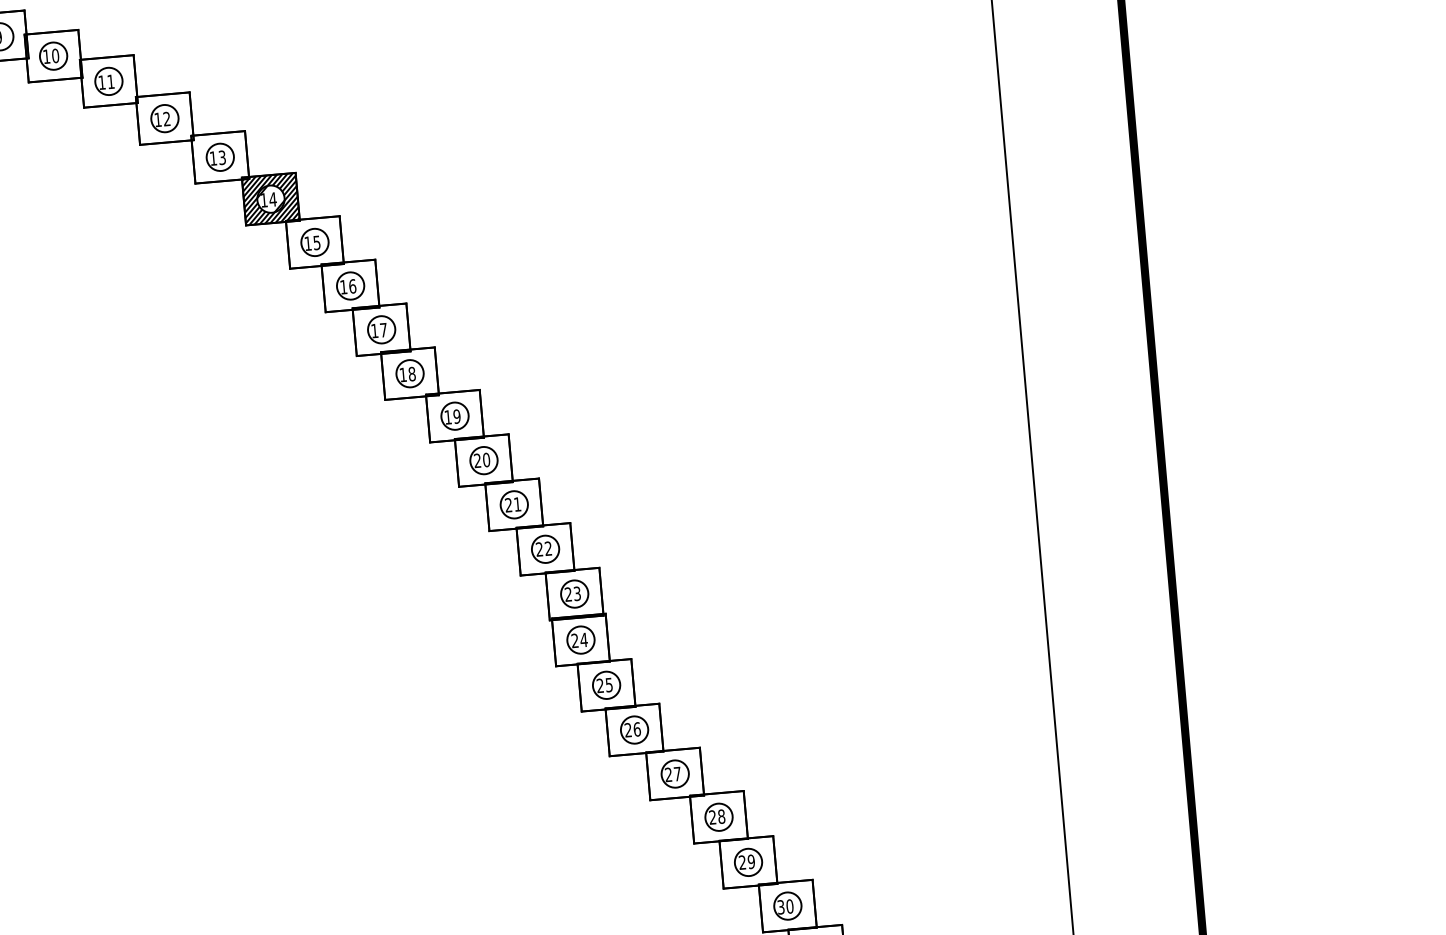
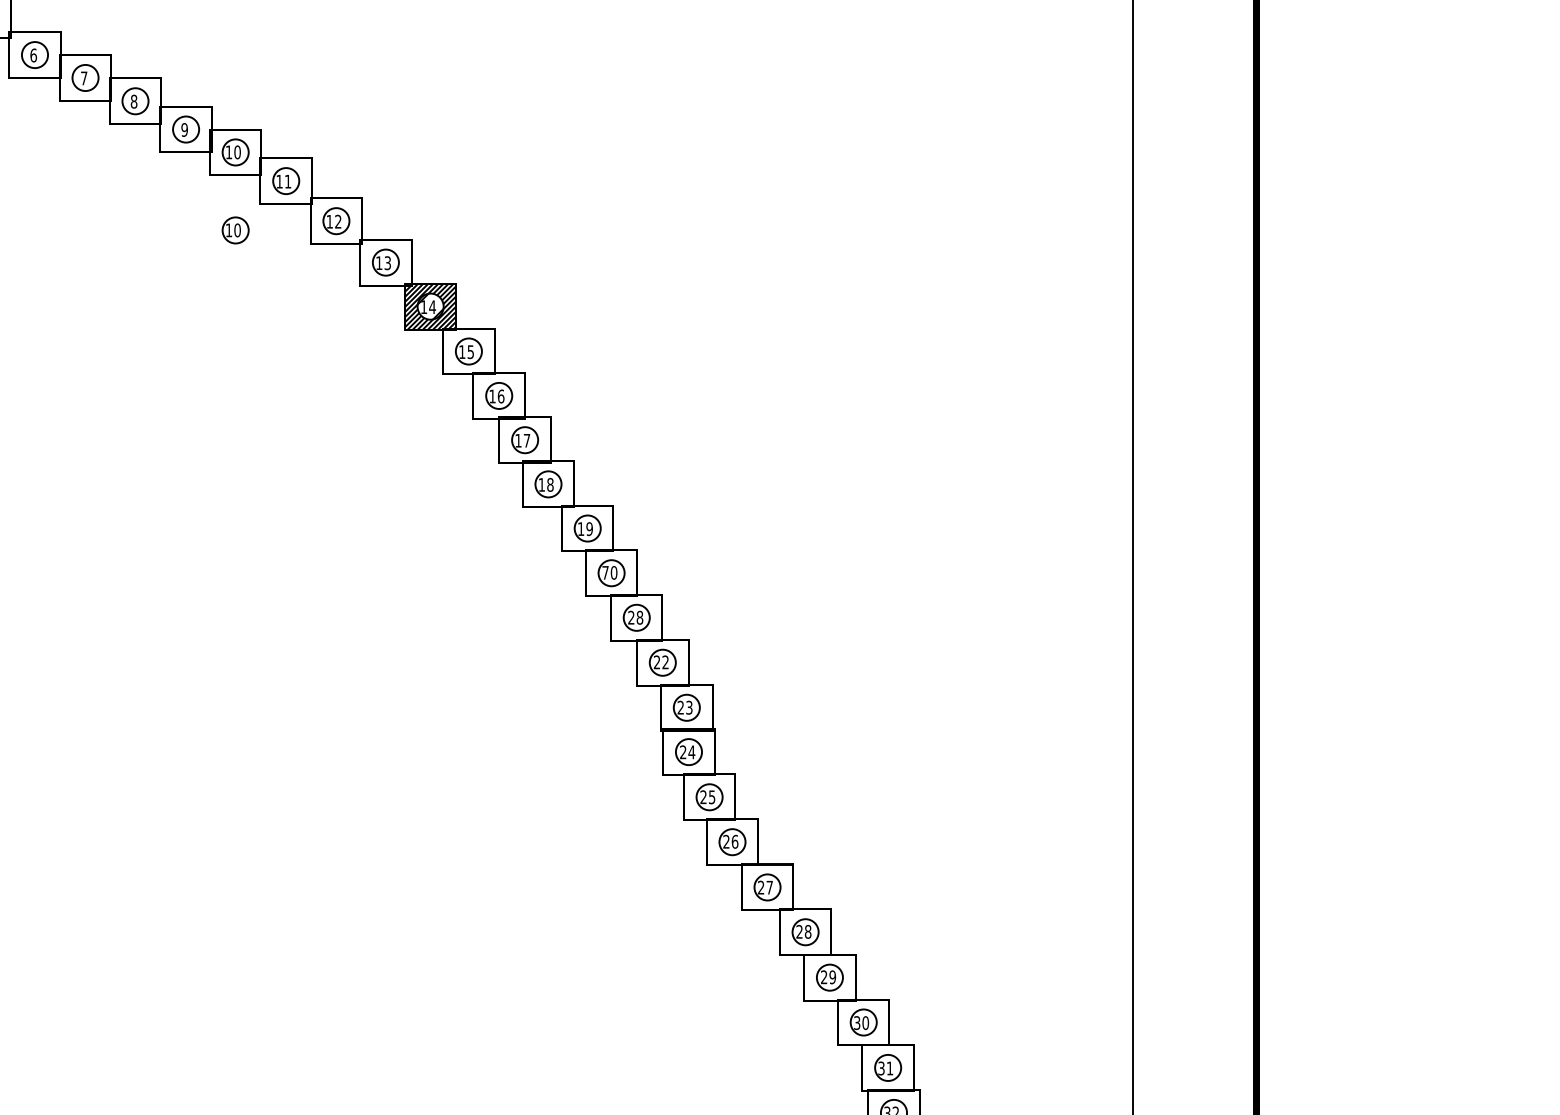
part: (60, 137) -> (235, 230), added
text: (477, 460) -> (605, 572), 20 -> 70
text: (517, 504) -> (639, 617), 21 -> 28

